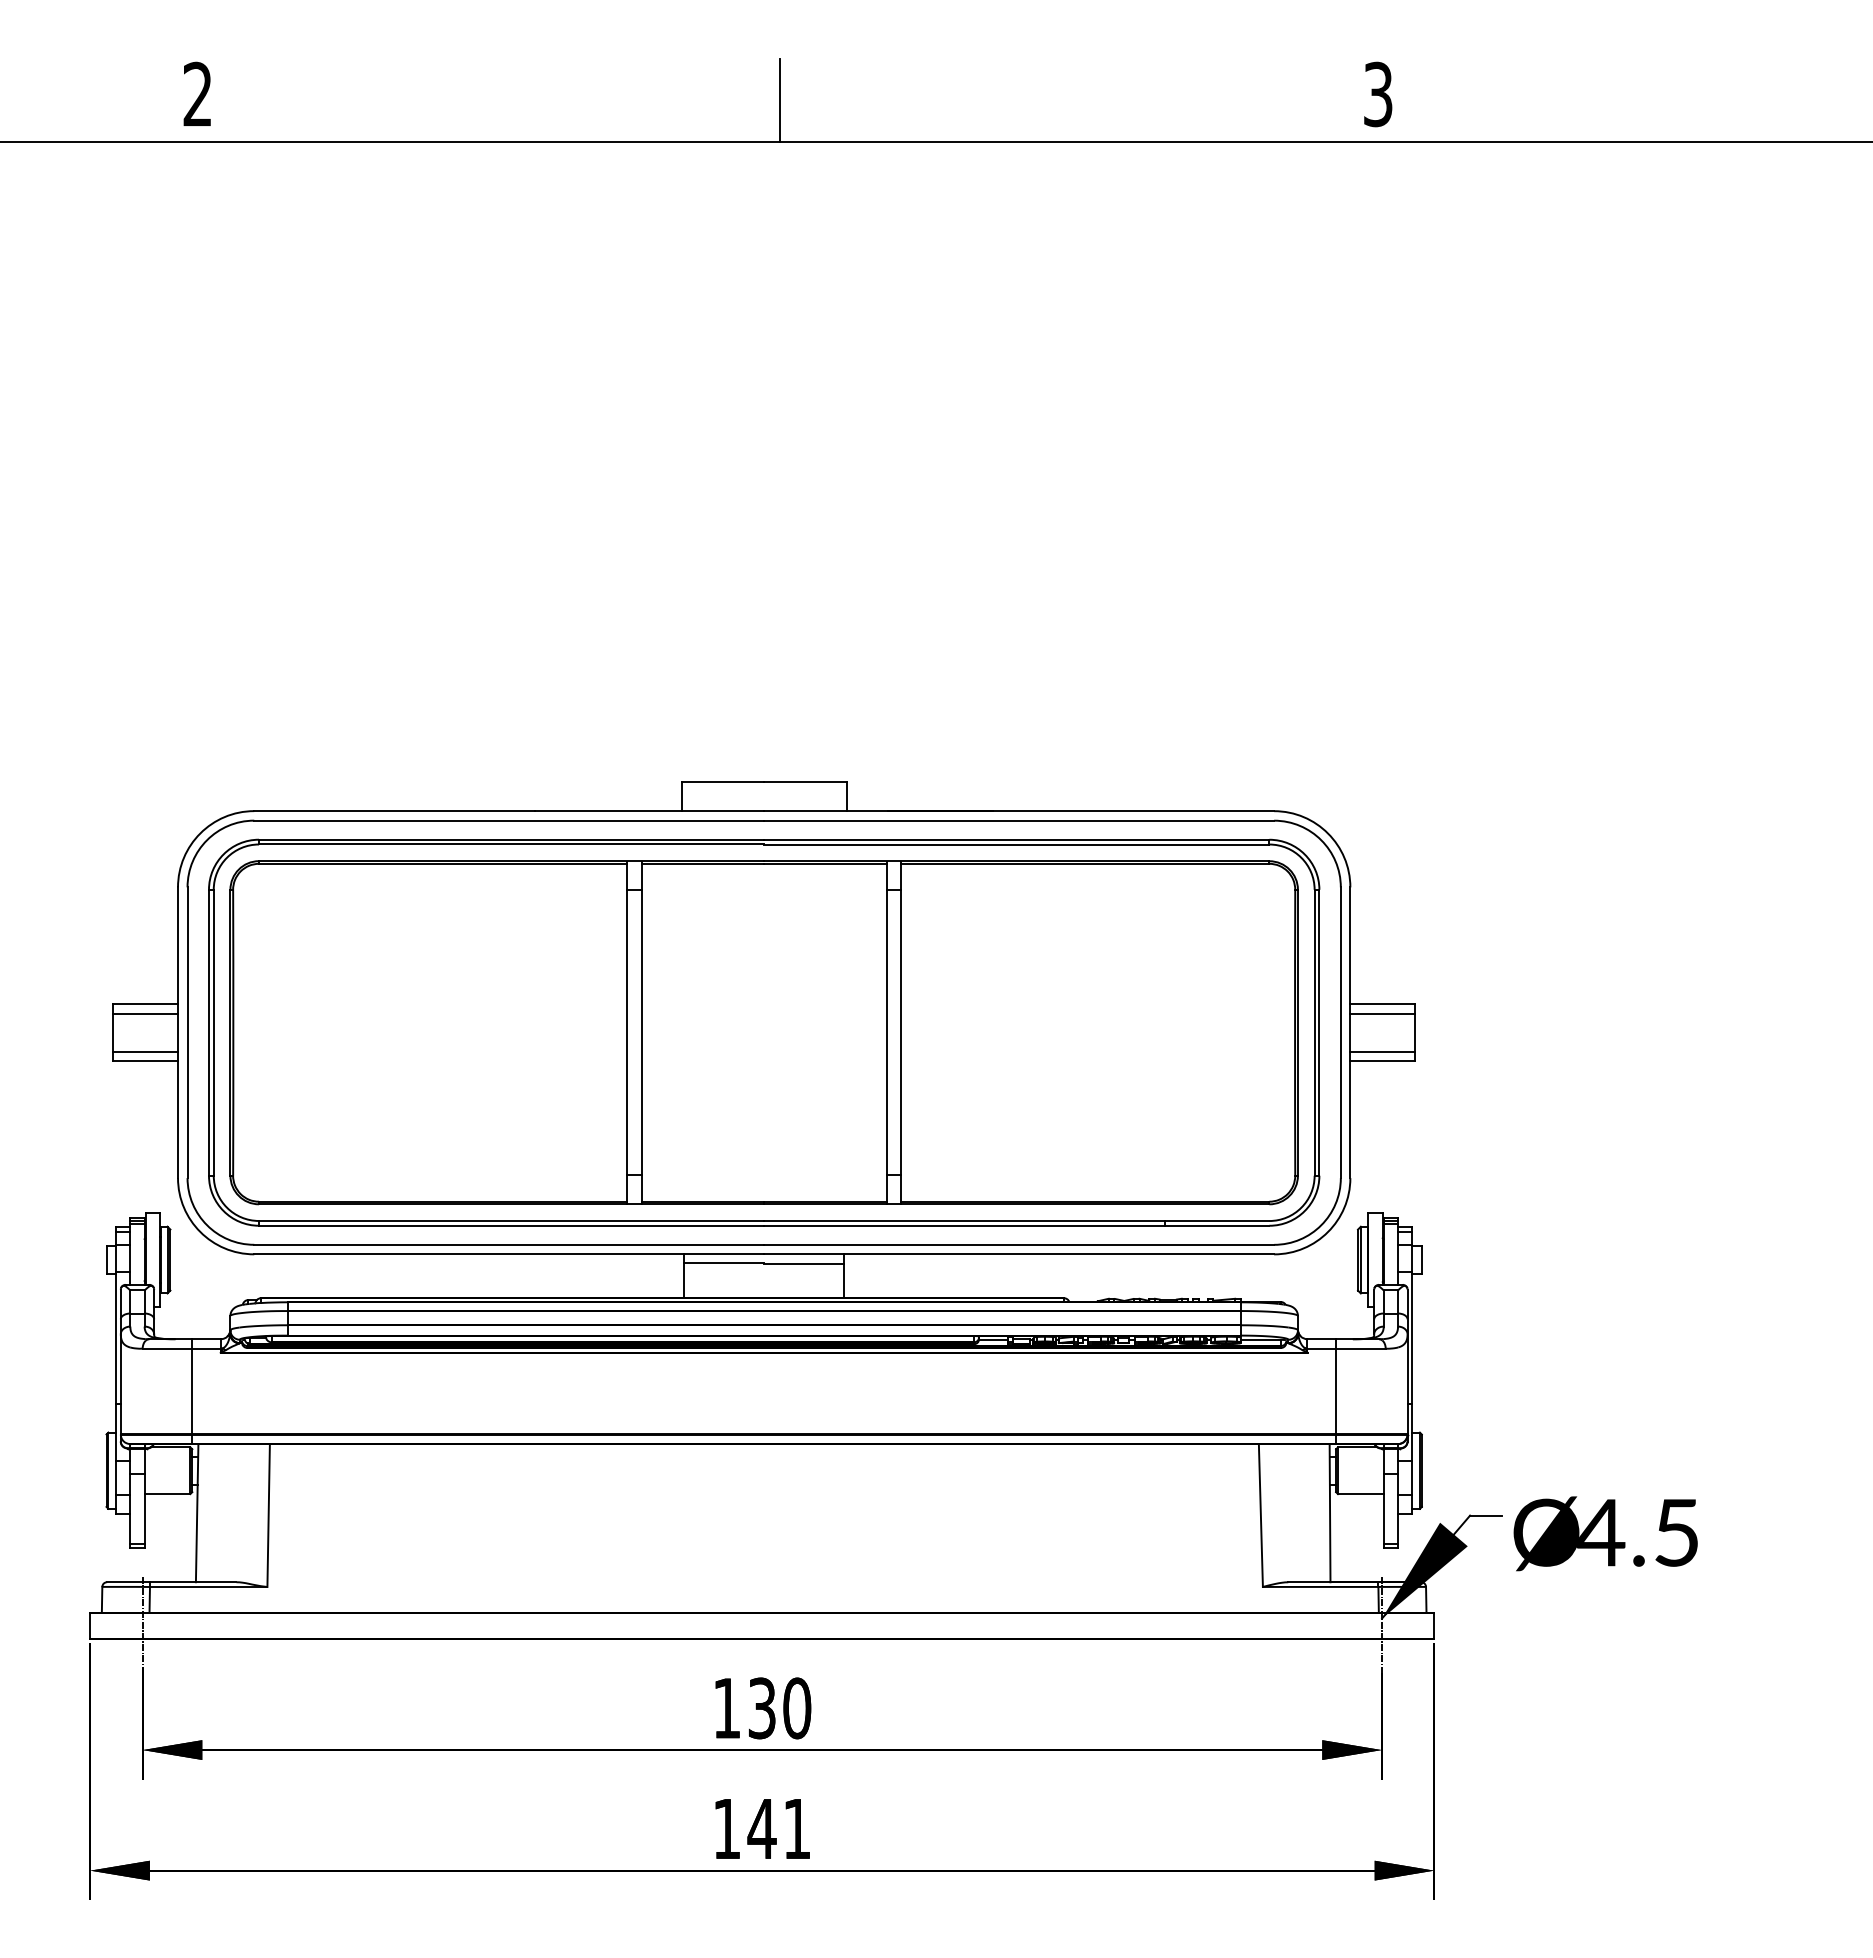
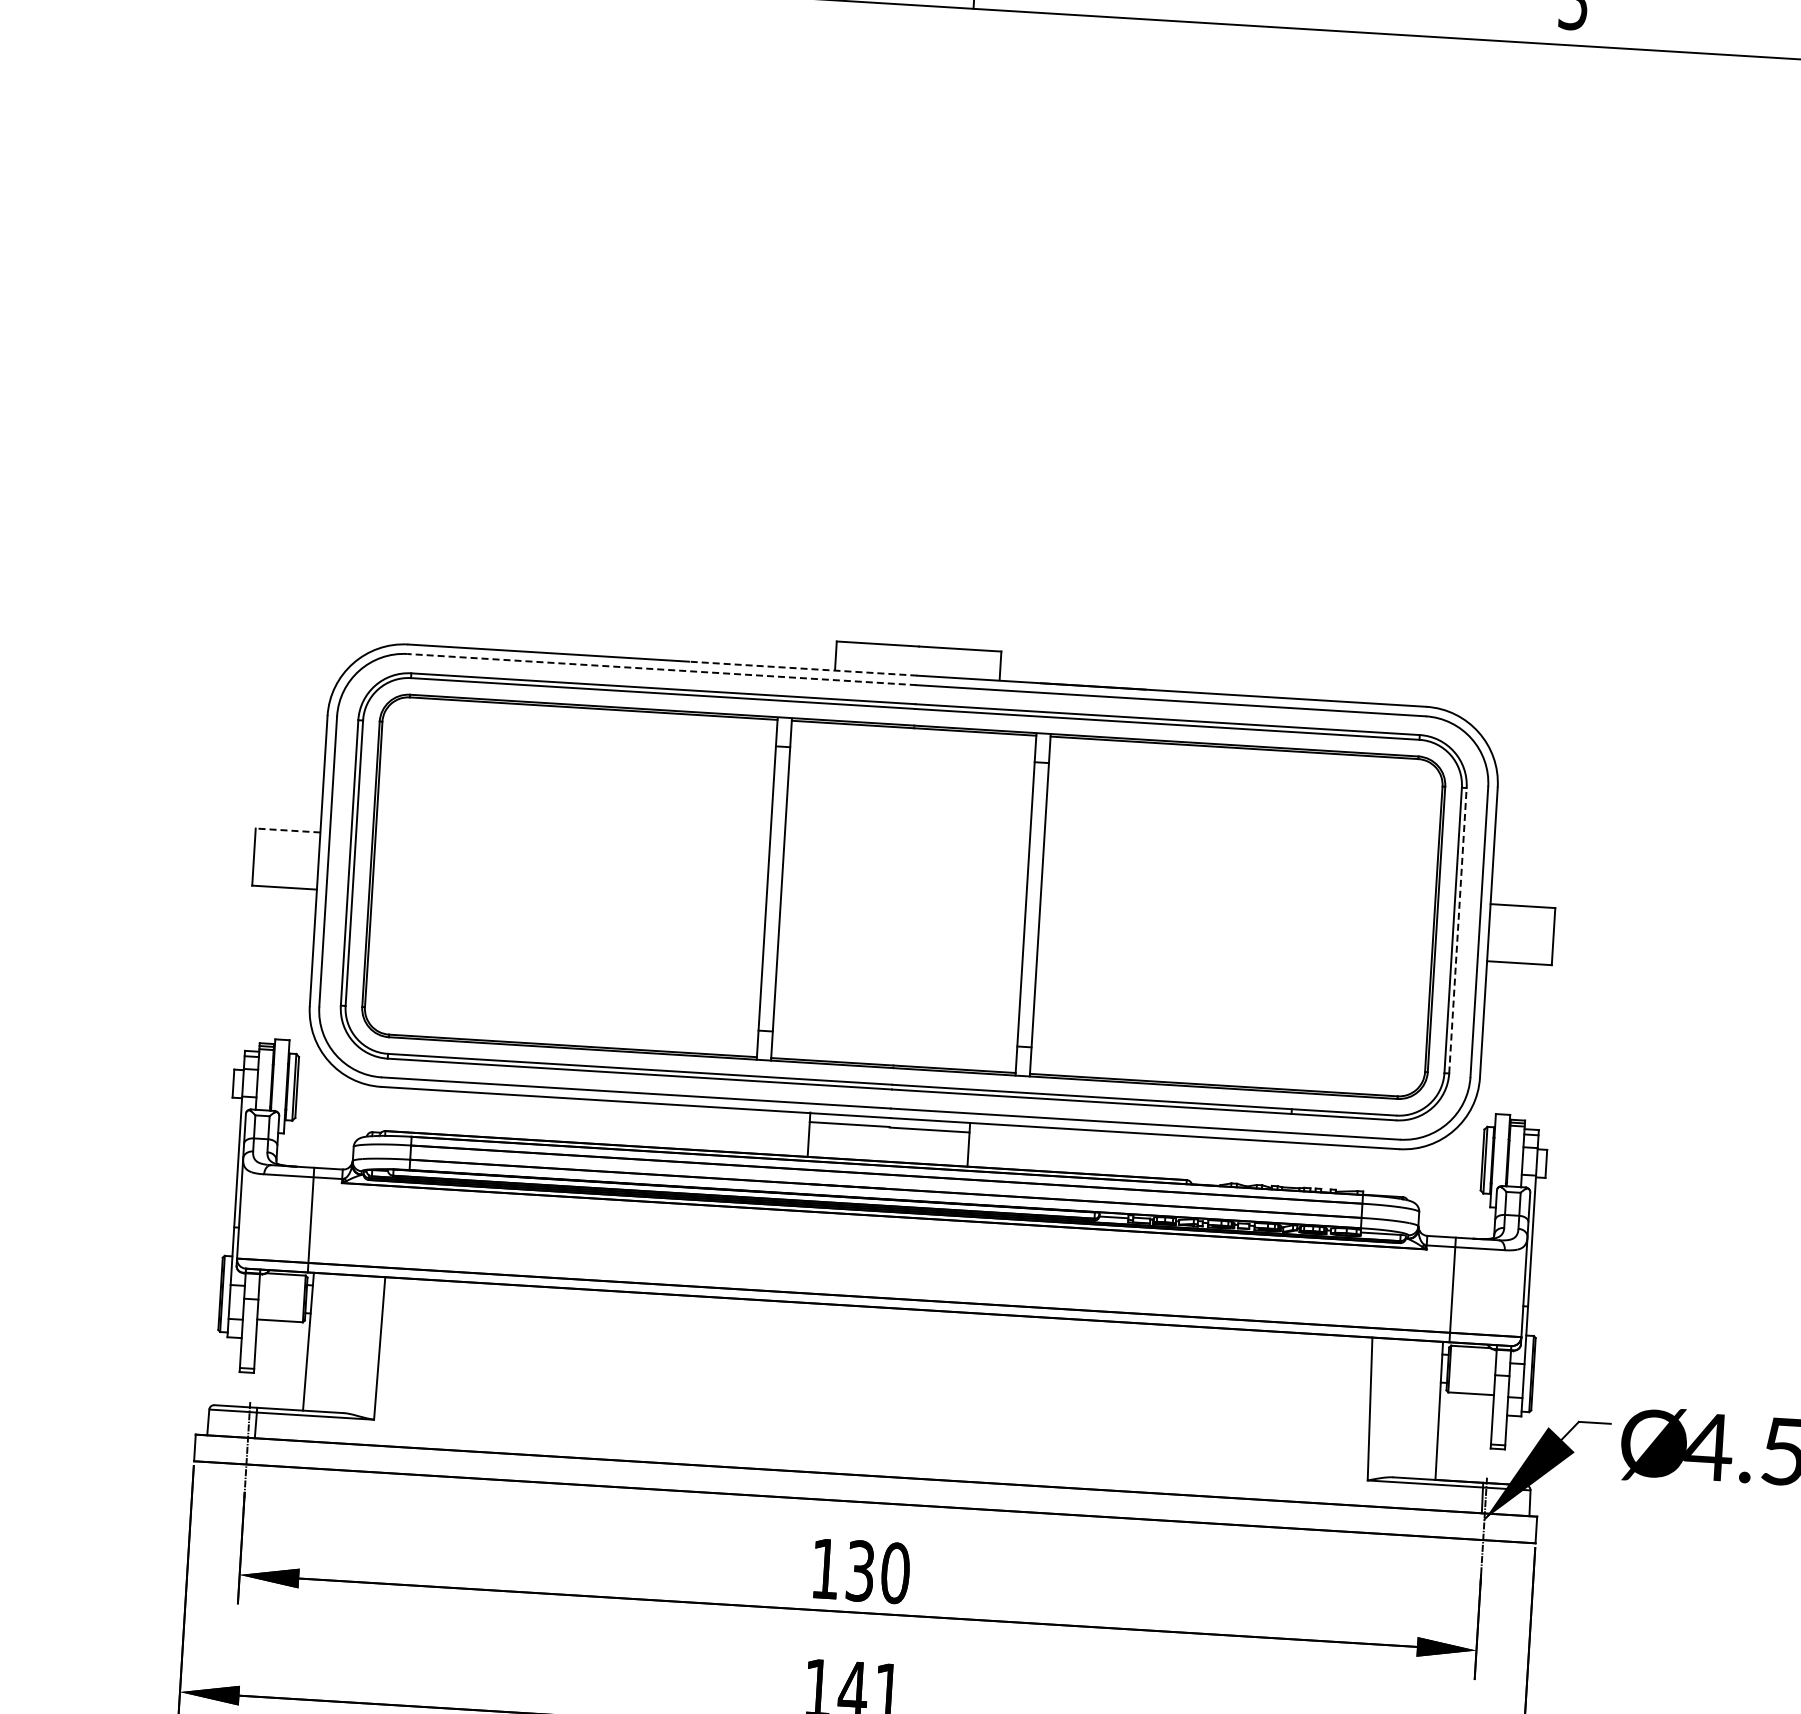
line: (649, 811) -> (802, 669), solid -> dashed
line: (509, 820) -> (662, 669), solid -> dashed
line: (145, 1004) -> (287, 830), solid -> dashed
line: (145, 1013) -> (287, 839), removed
line: (1382, 1013) -> (1522, 915), removed
line: (1319, 1032) -> (1458, 930), solid -> dashed
line: (145, 1051) -> (285, 877), removed
line: (1382, 1051) -> (1519, 953), removed

